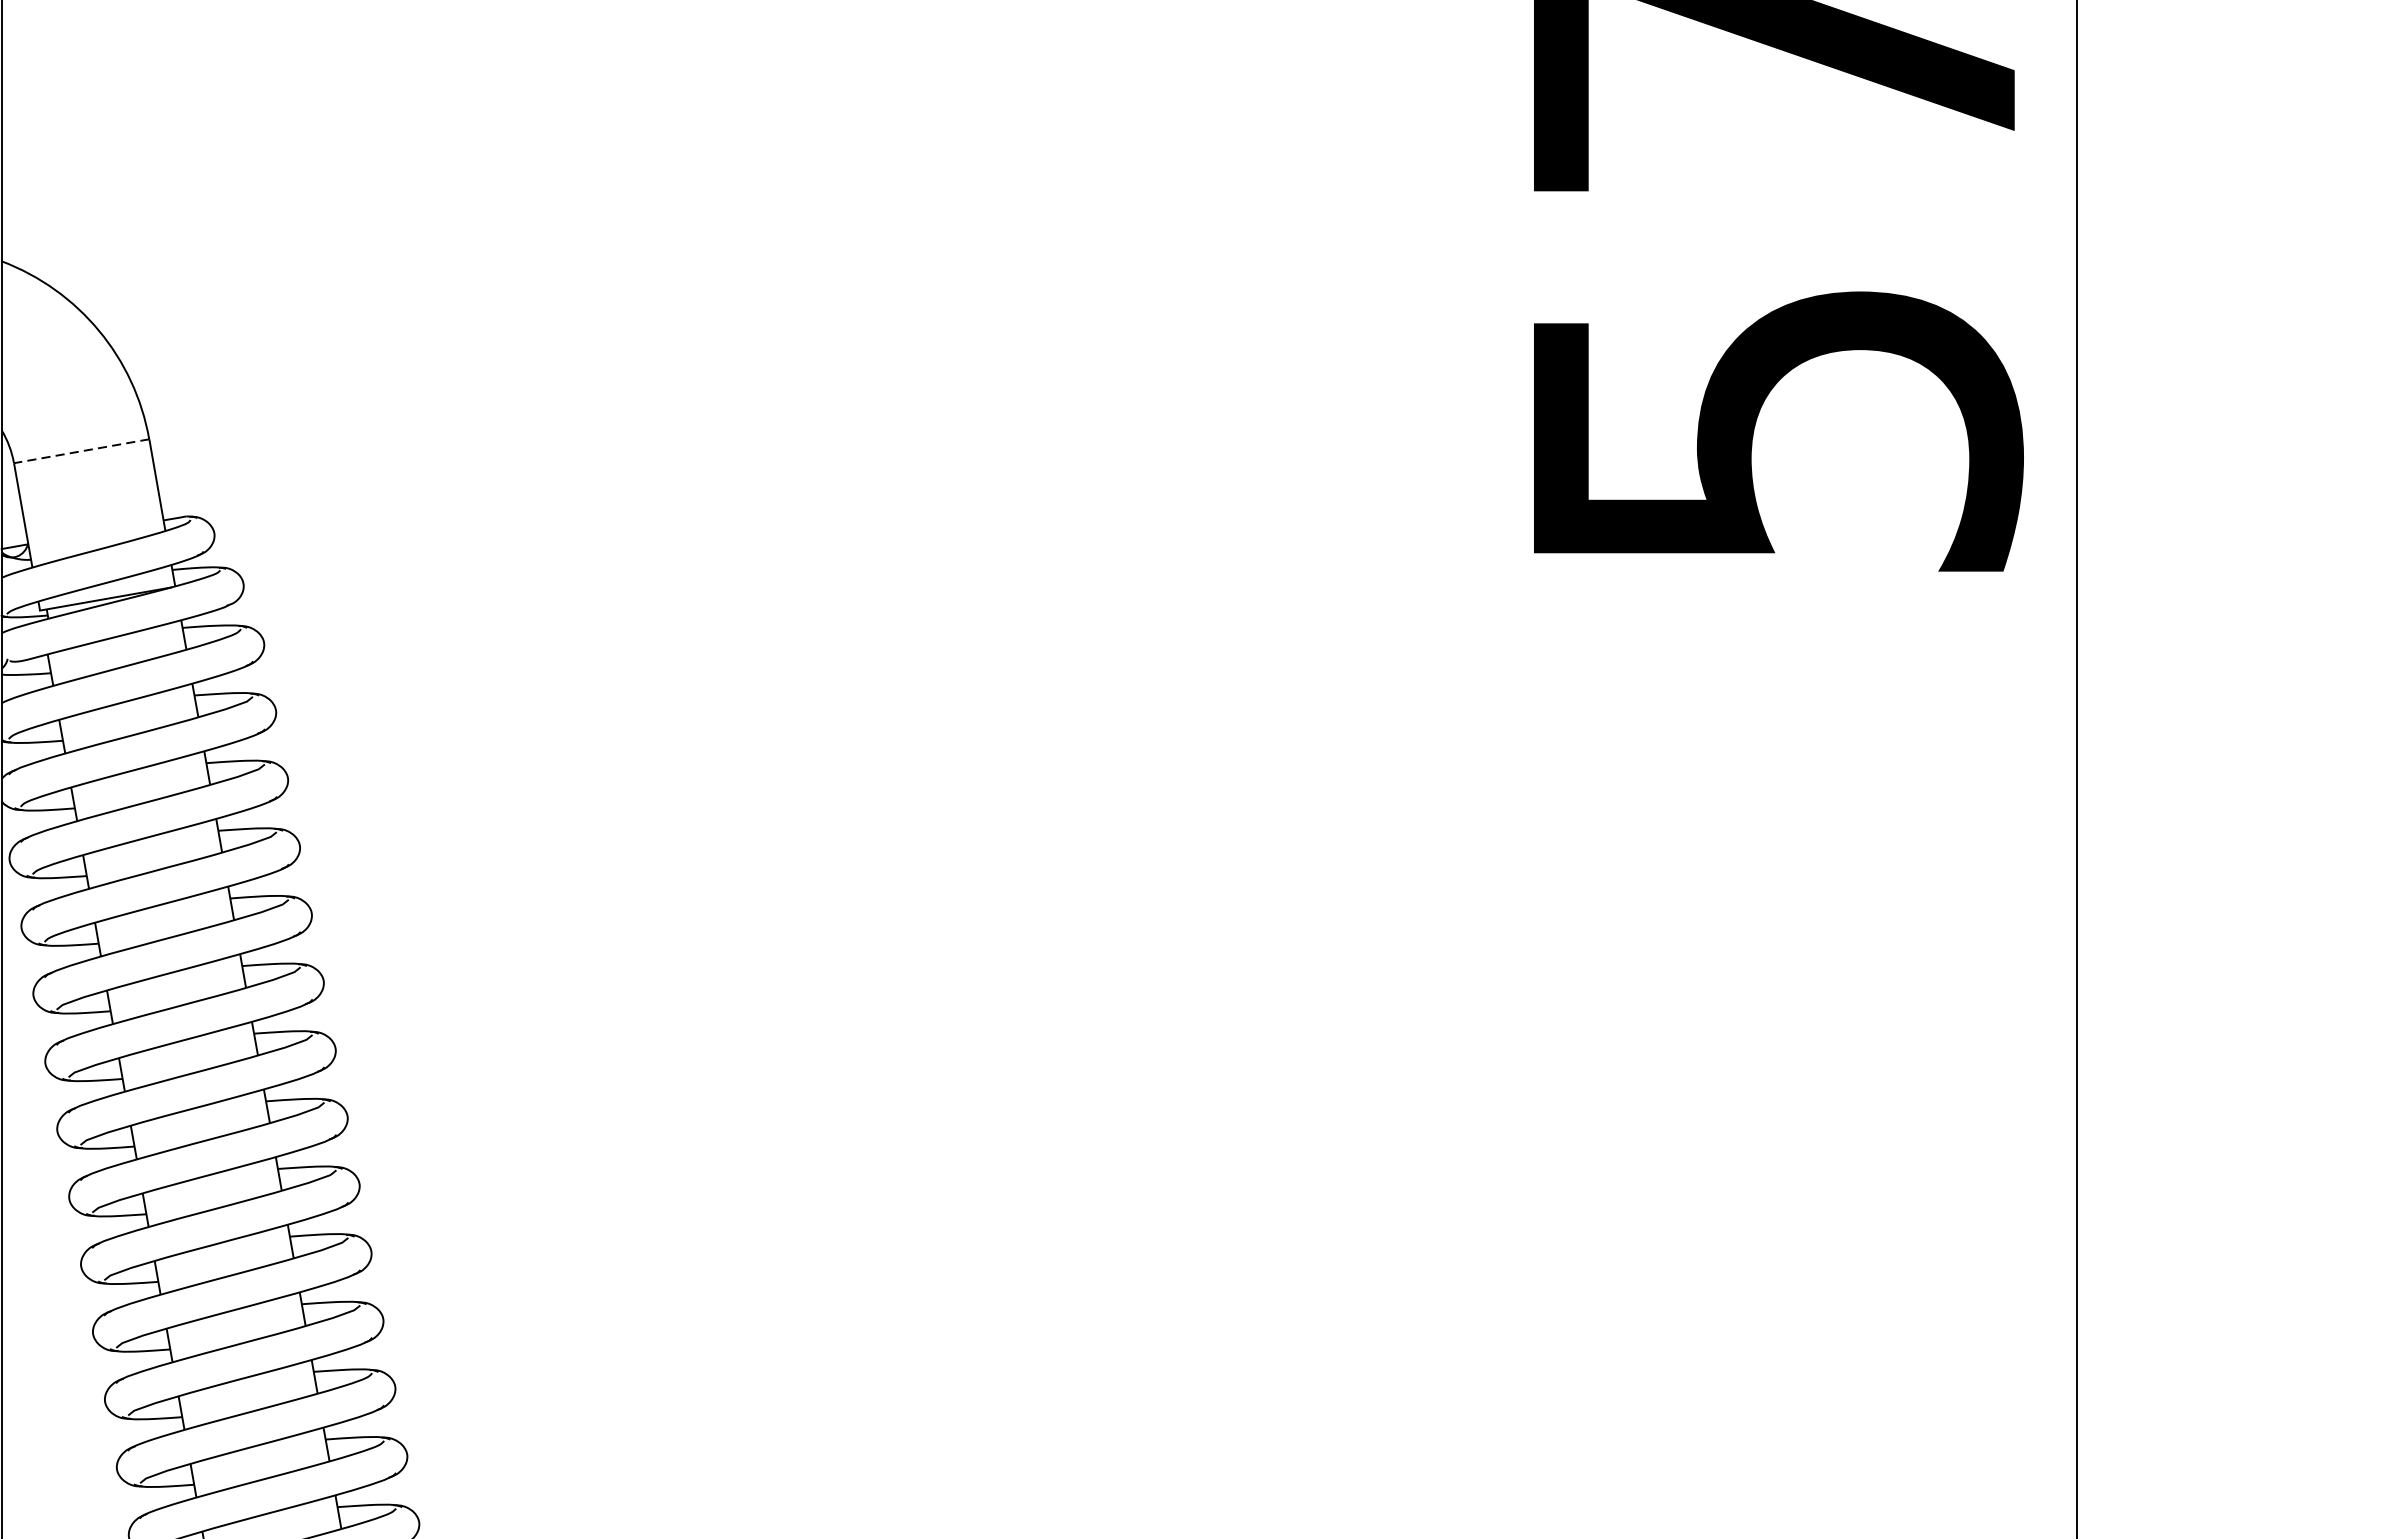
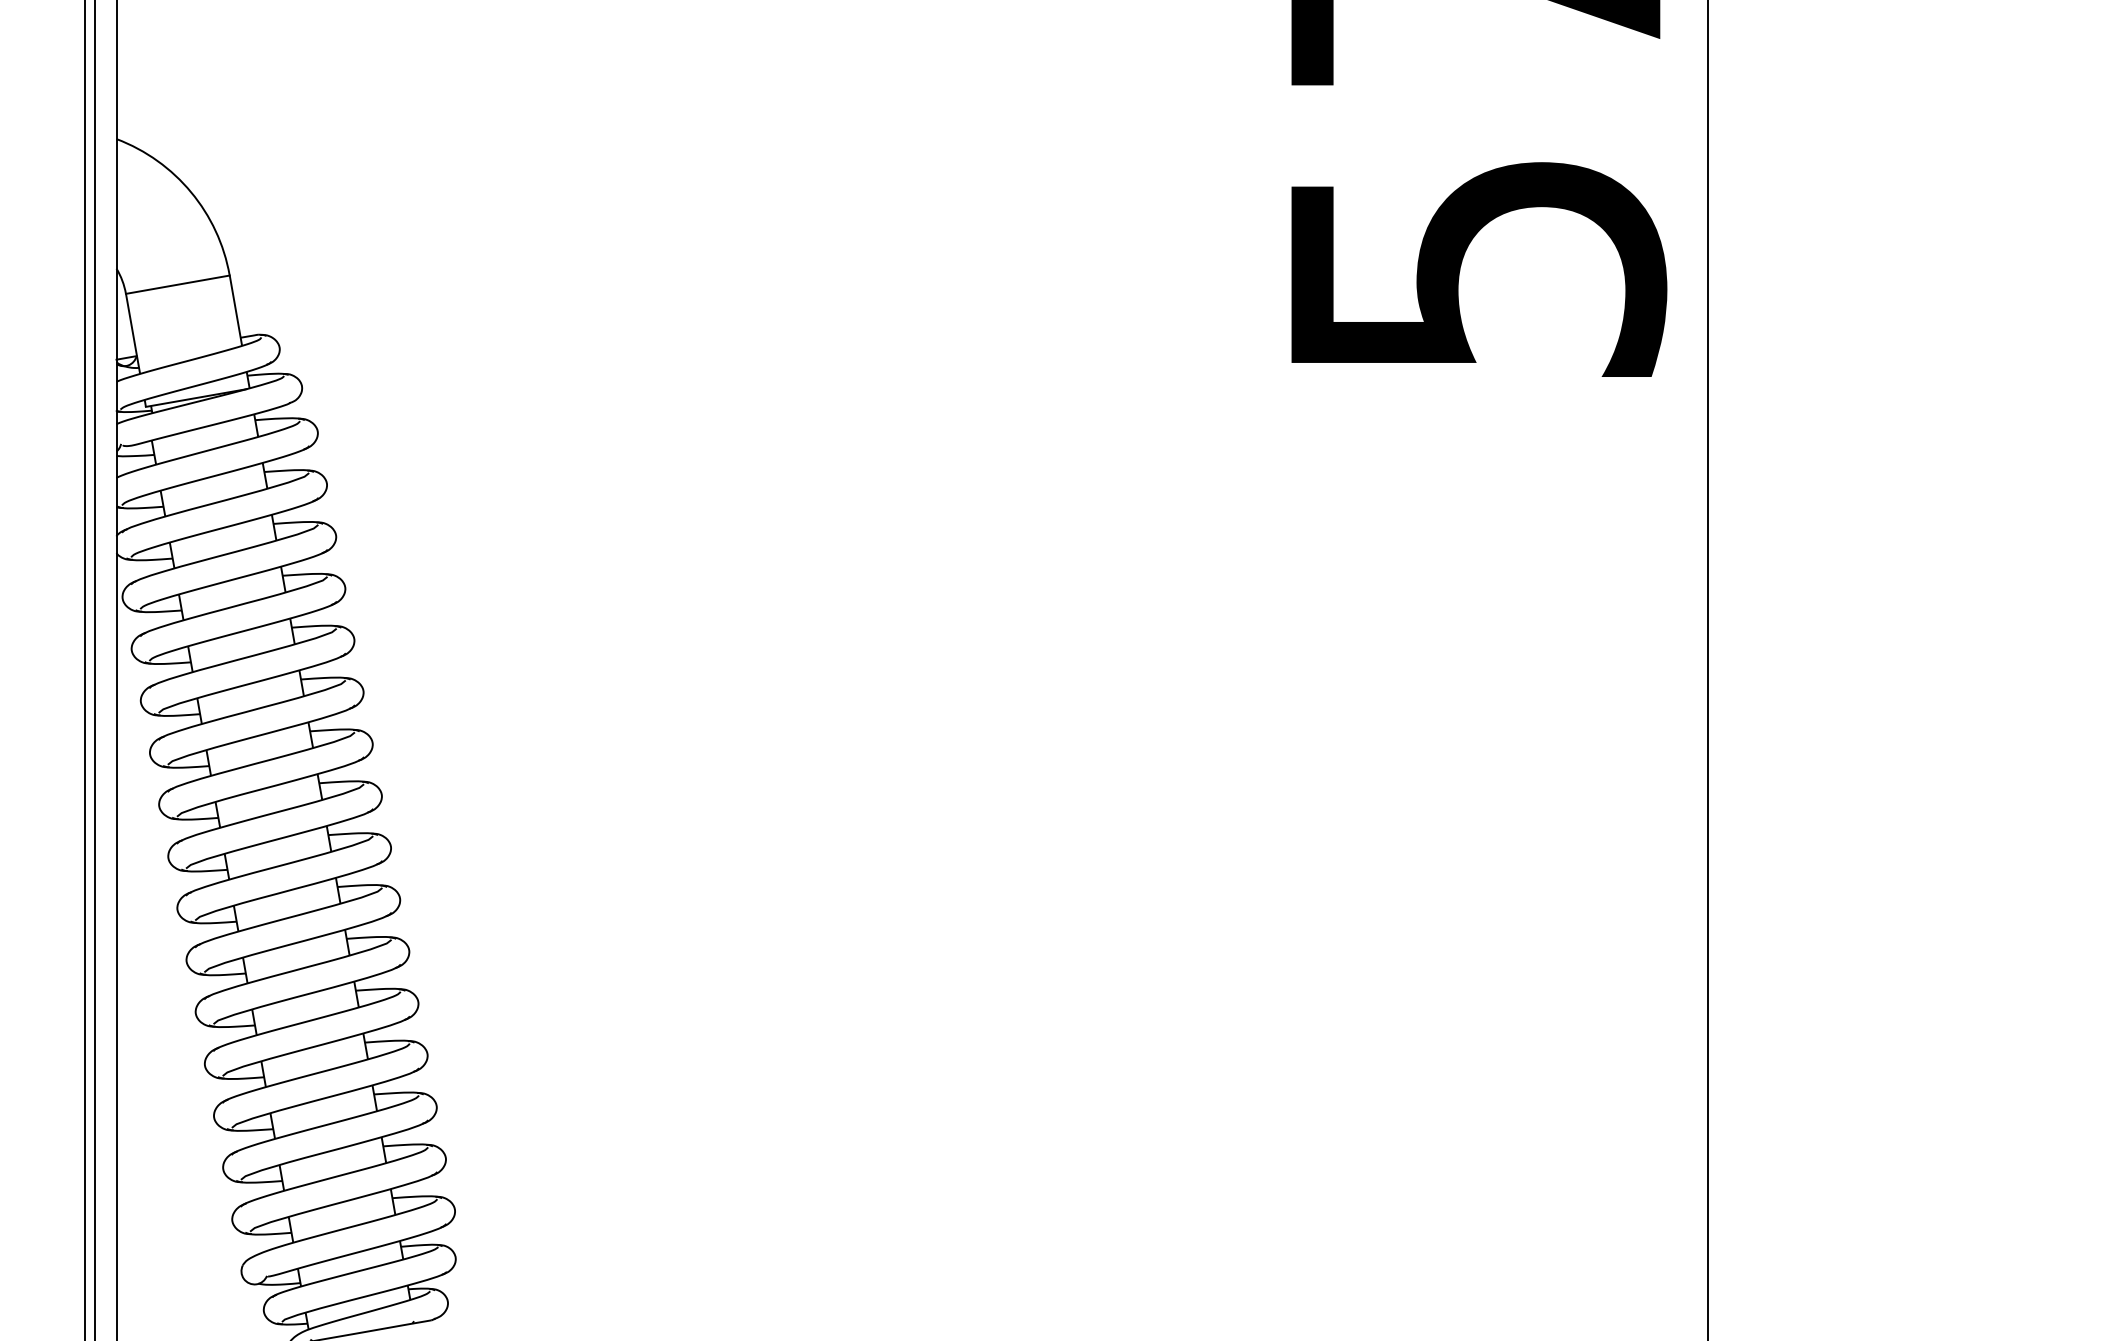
line: (81, 450) -> (177, 284), dashed -> solid

